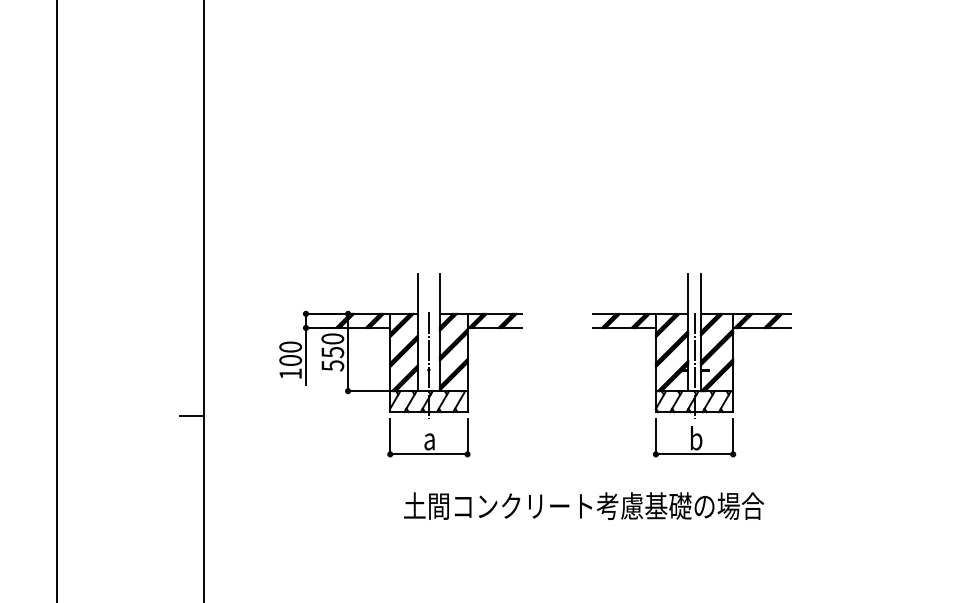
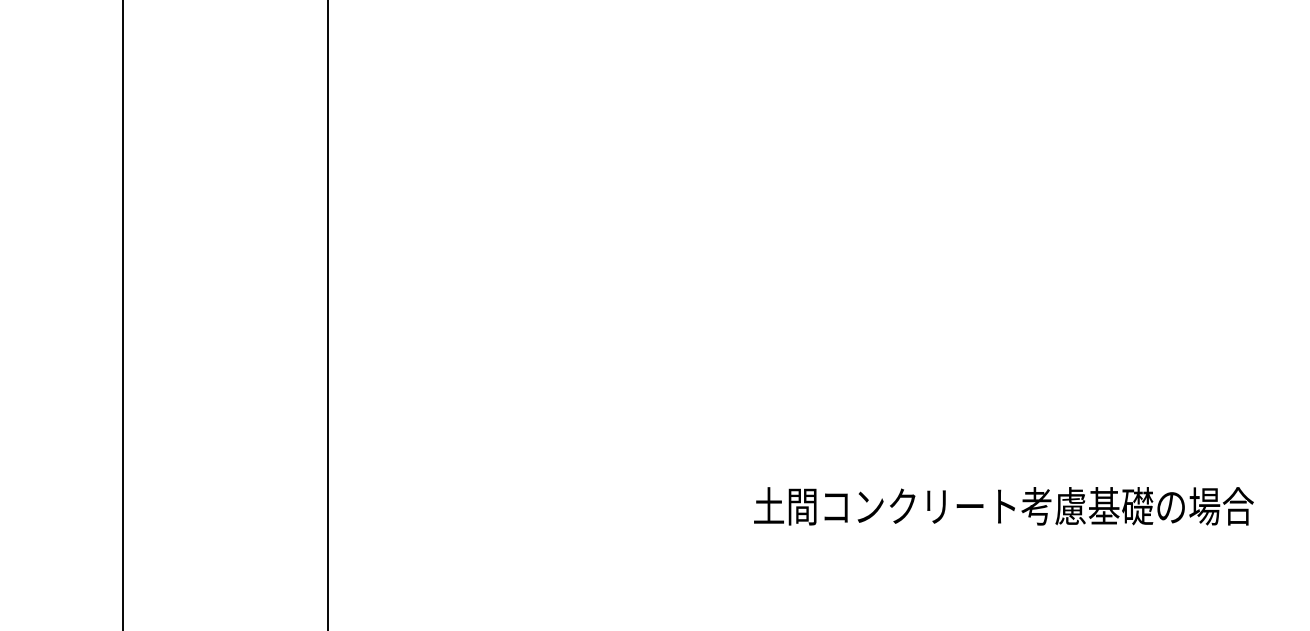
part: (400, 365) -> (600, 311), removed
part: (691, 365) -> (1004, 311), removed
line: (191, 415) -> (310, 380), removed
text: (584, 505) -> (1004, 505), moved

